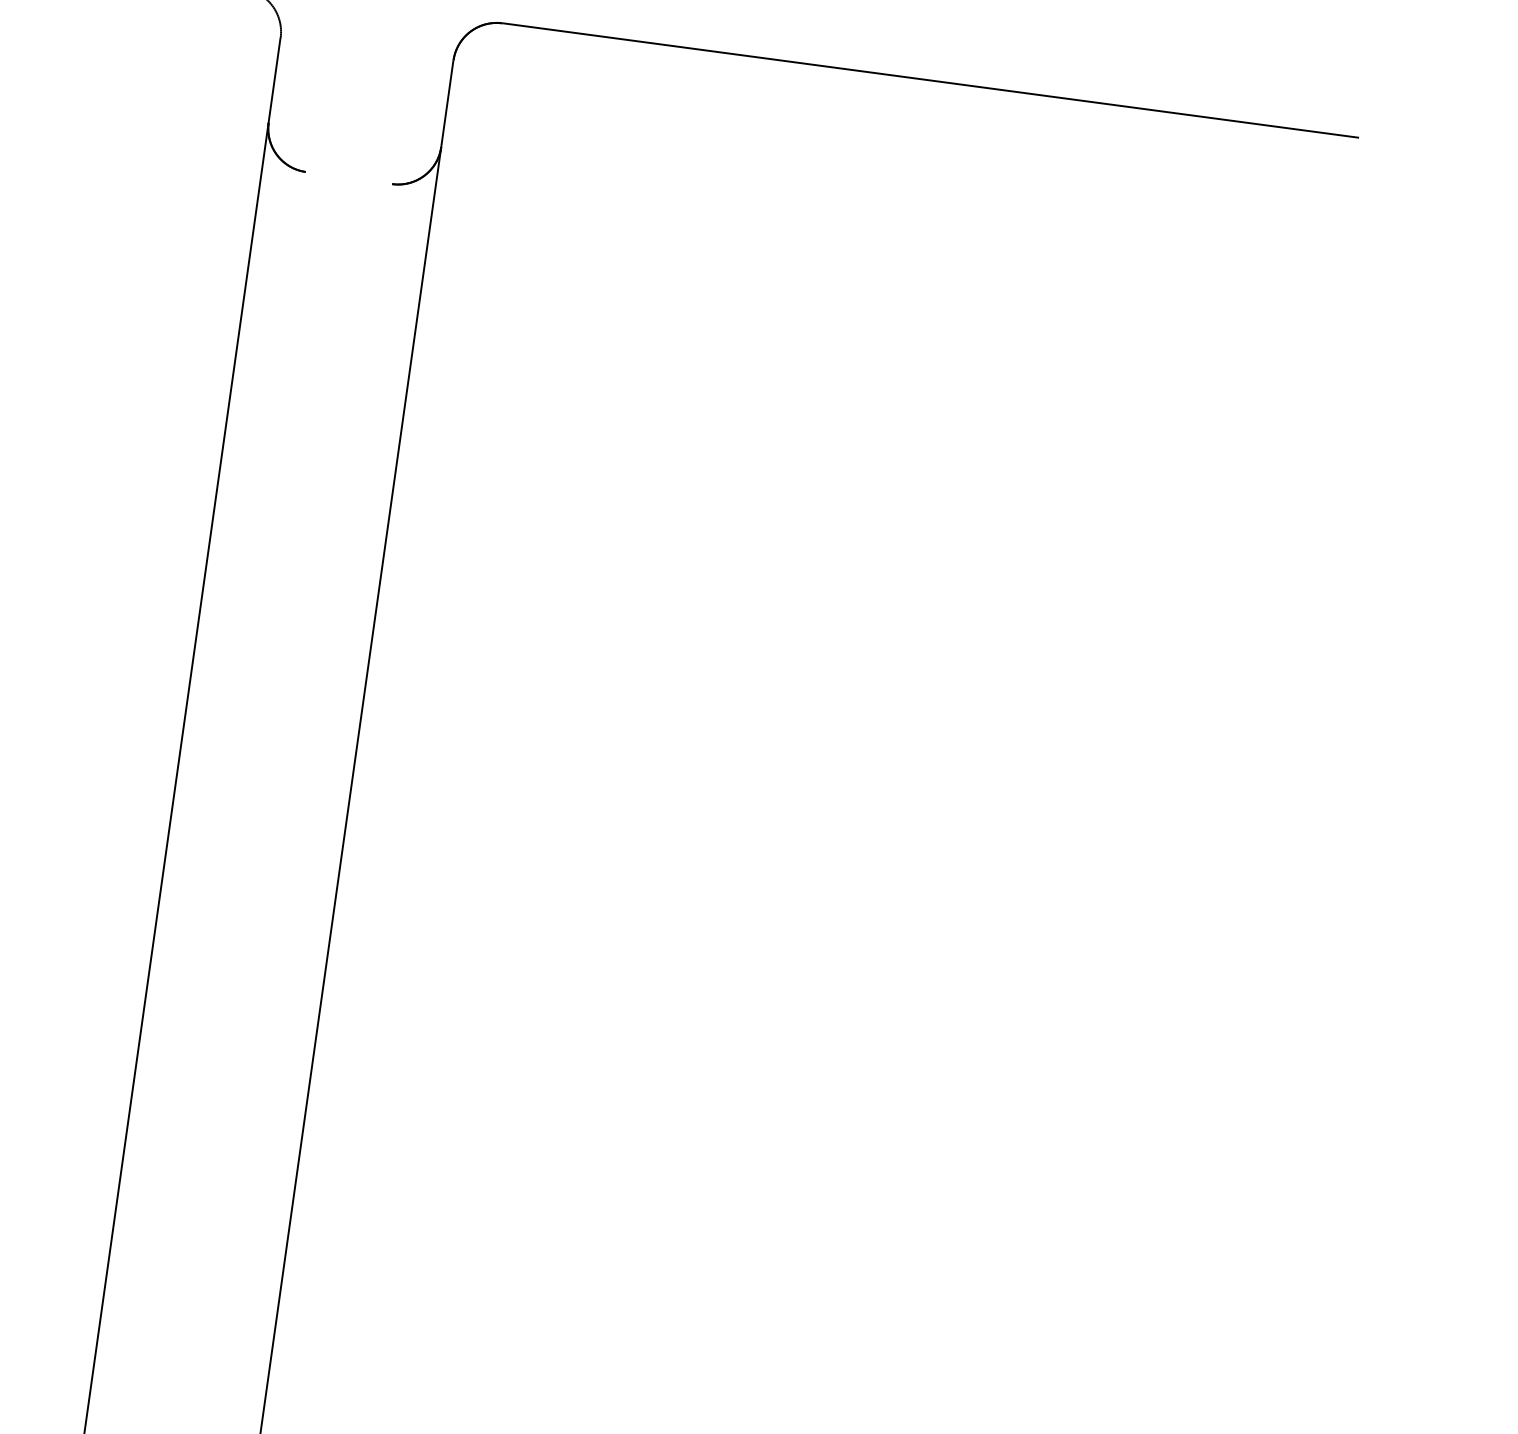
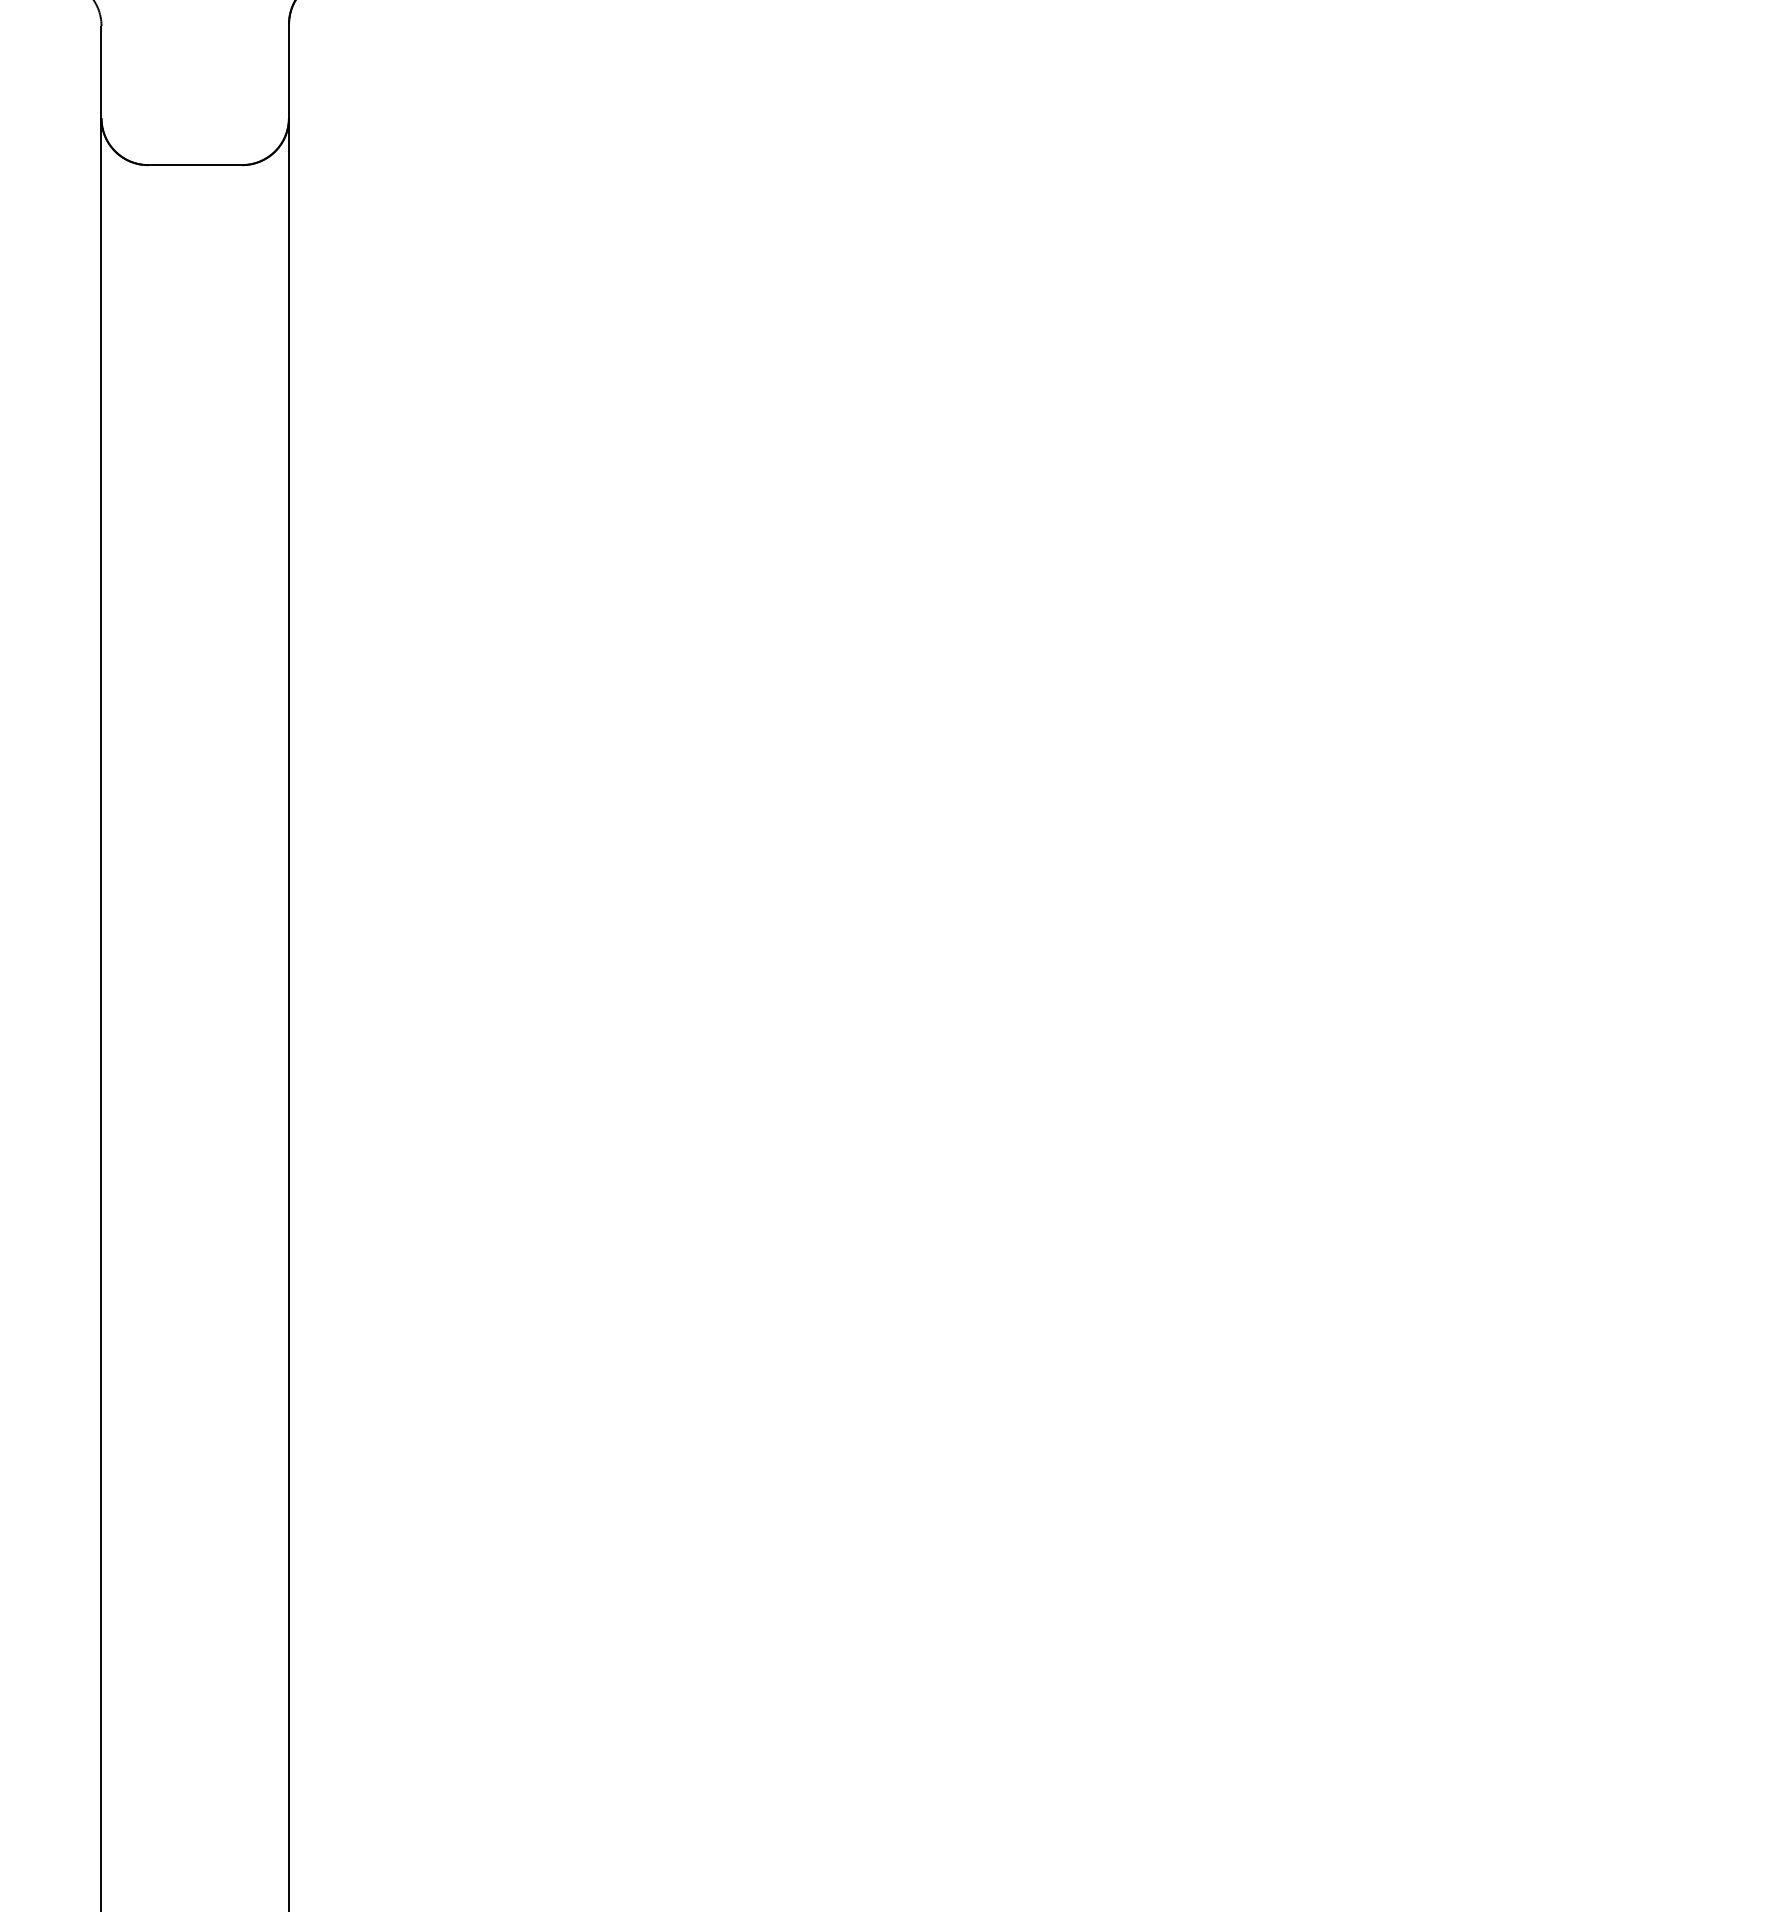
line: (349, 178) -> (195, 165), added

